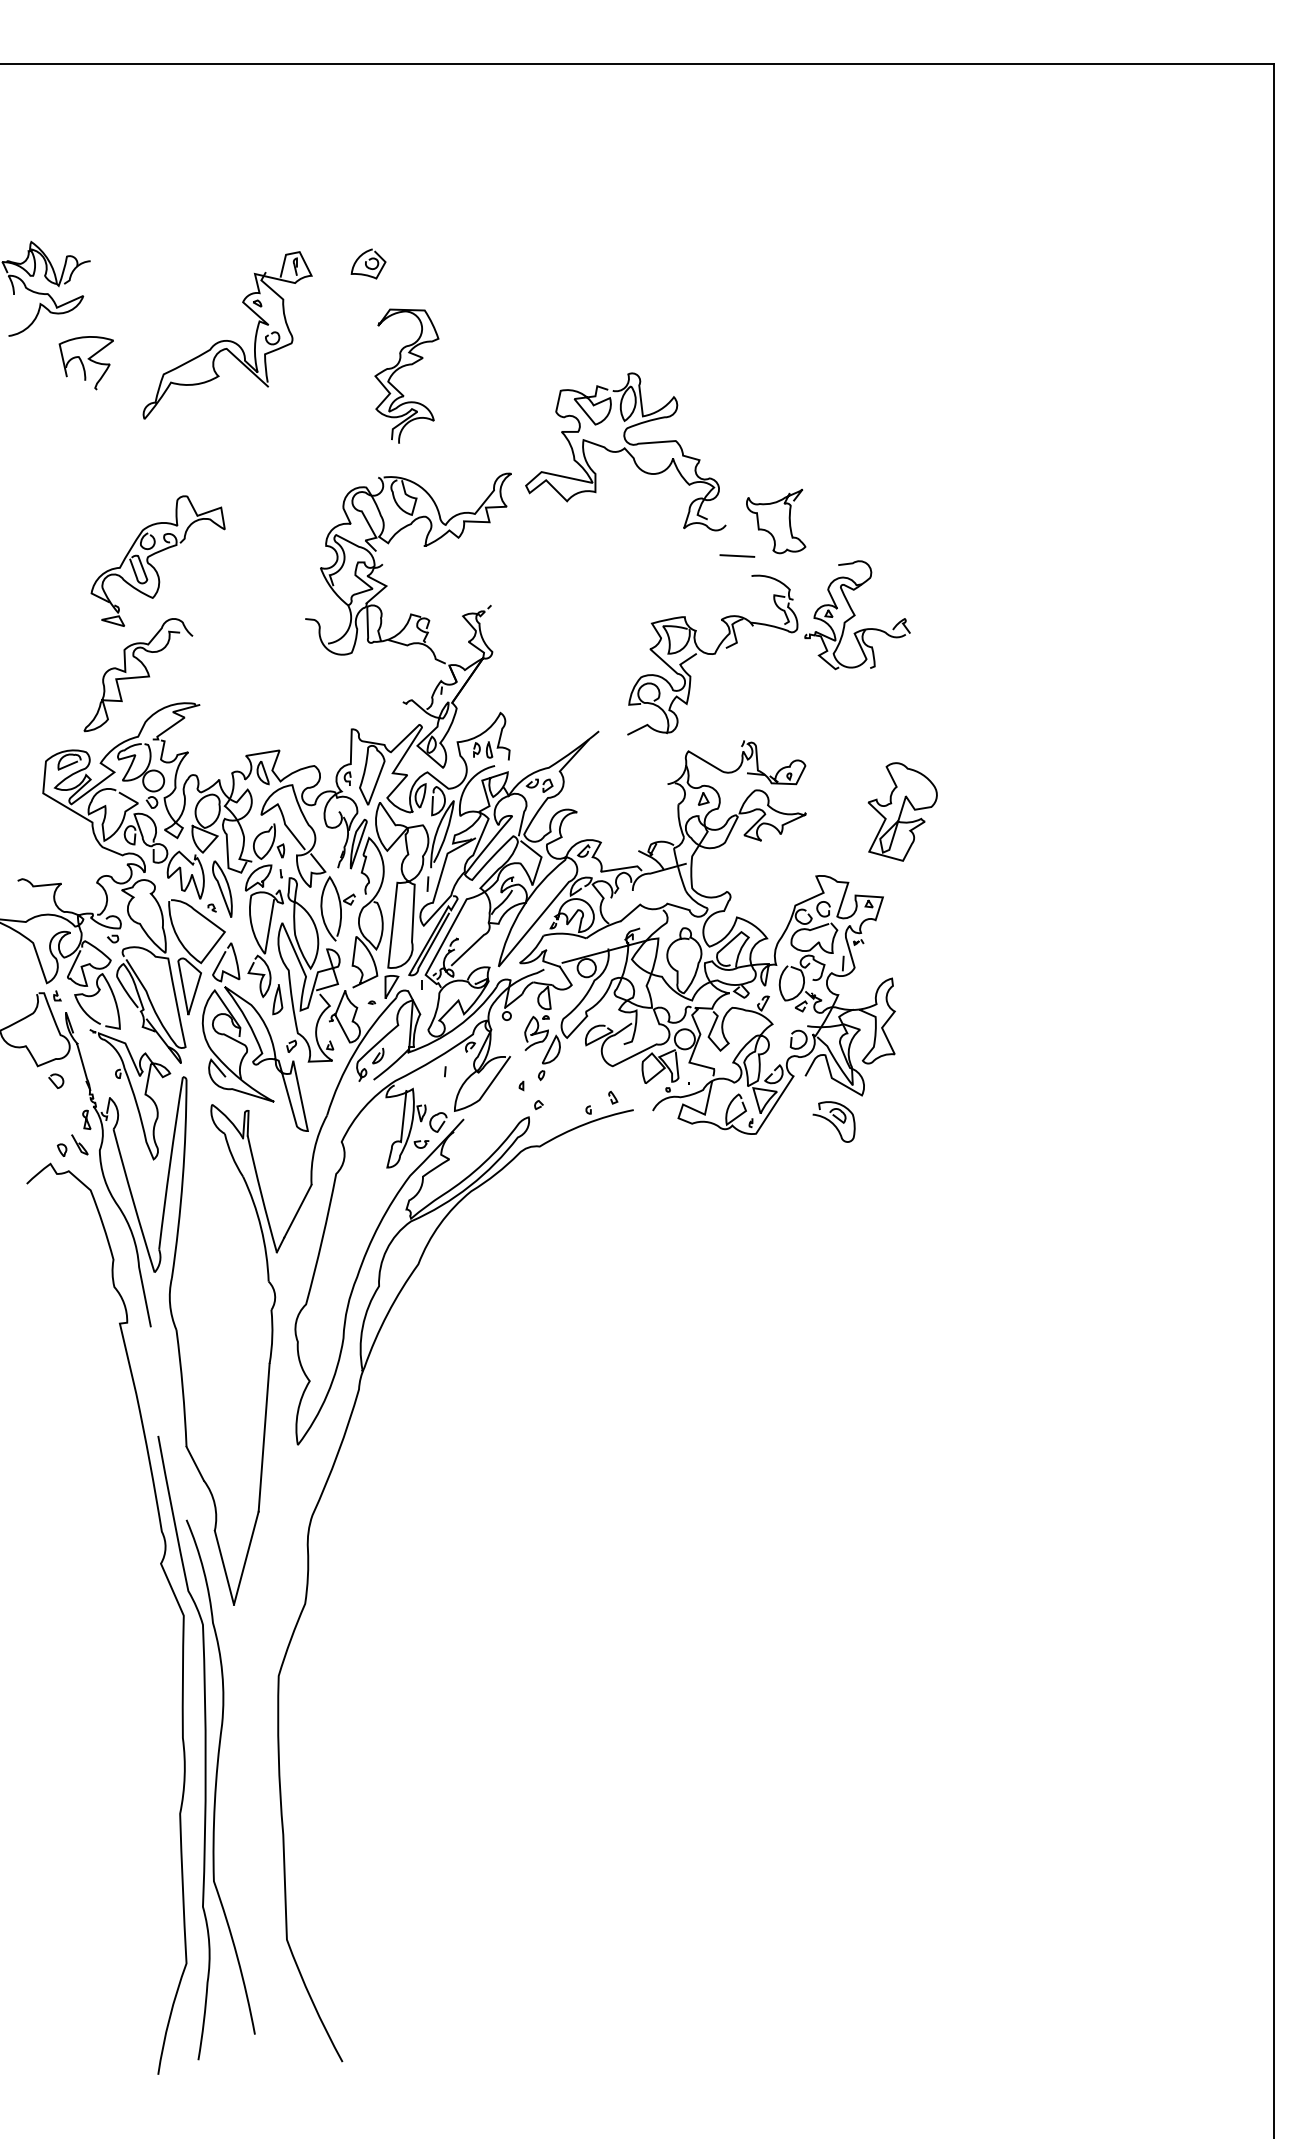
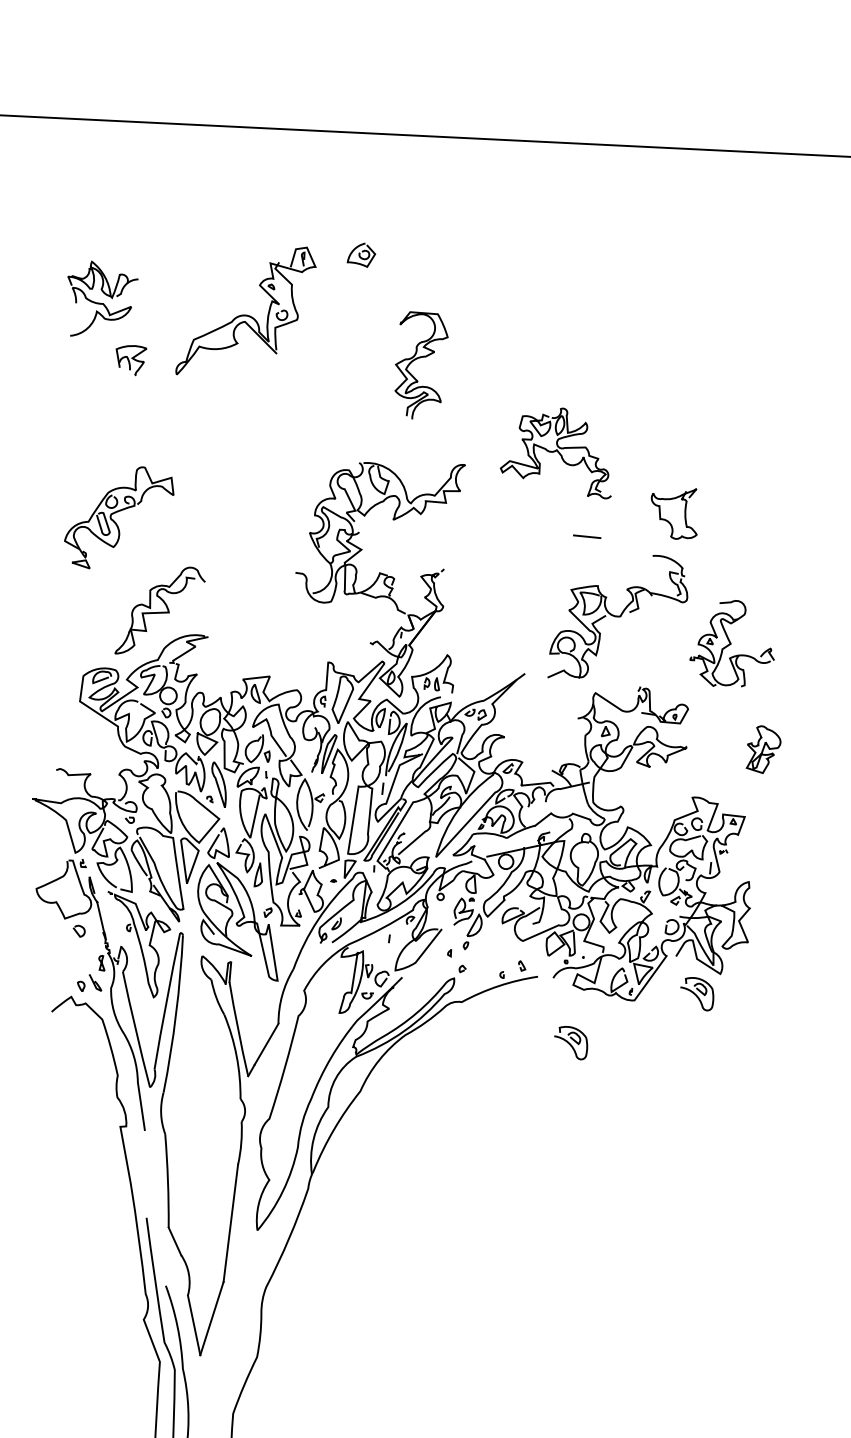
part: (368, 263) -> (361, 254), moved
part: (227, 335) -> (246, 311), moved
part: (85, 363) -> (130, 360), size x0.7
part: (403, 367) -> (418, 358), moved
part: (625, 451) -> (557, 451), size x0.7
part: (155, 554) -> (117, 512), moved
line: (737, 555) -> (587, 536), moved
part: (857, 615) -> (732, 644), moved
part: (902, 811) -> (763, 749), size x0.6
part: (678, 1190) -> (570, 1042), added

